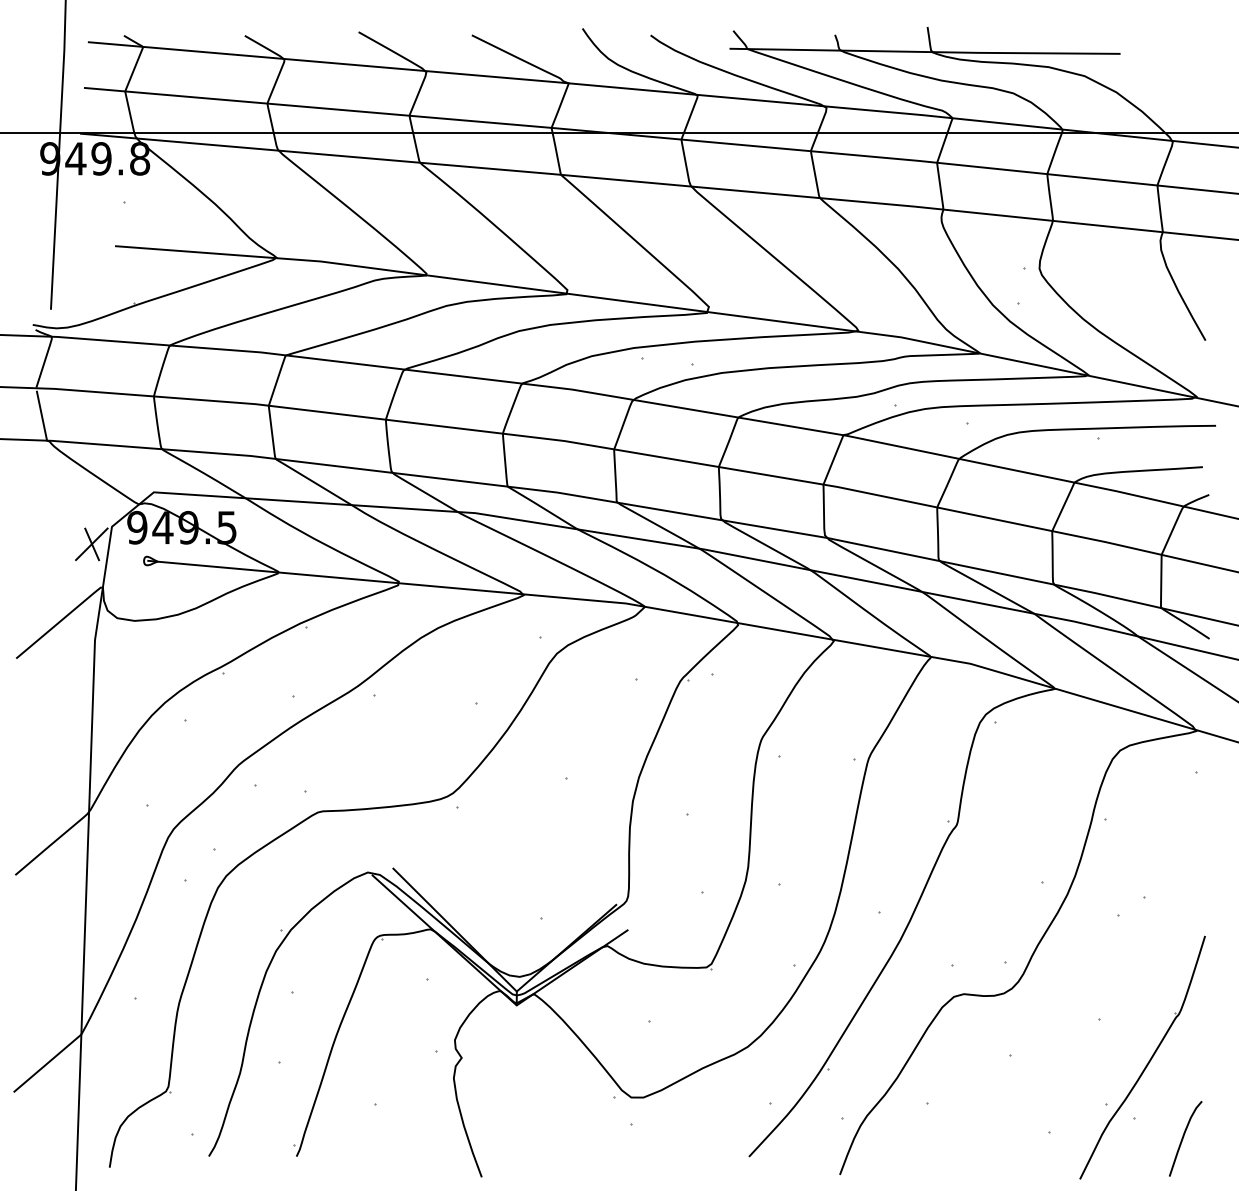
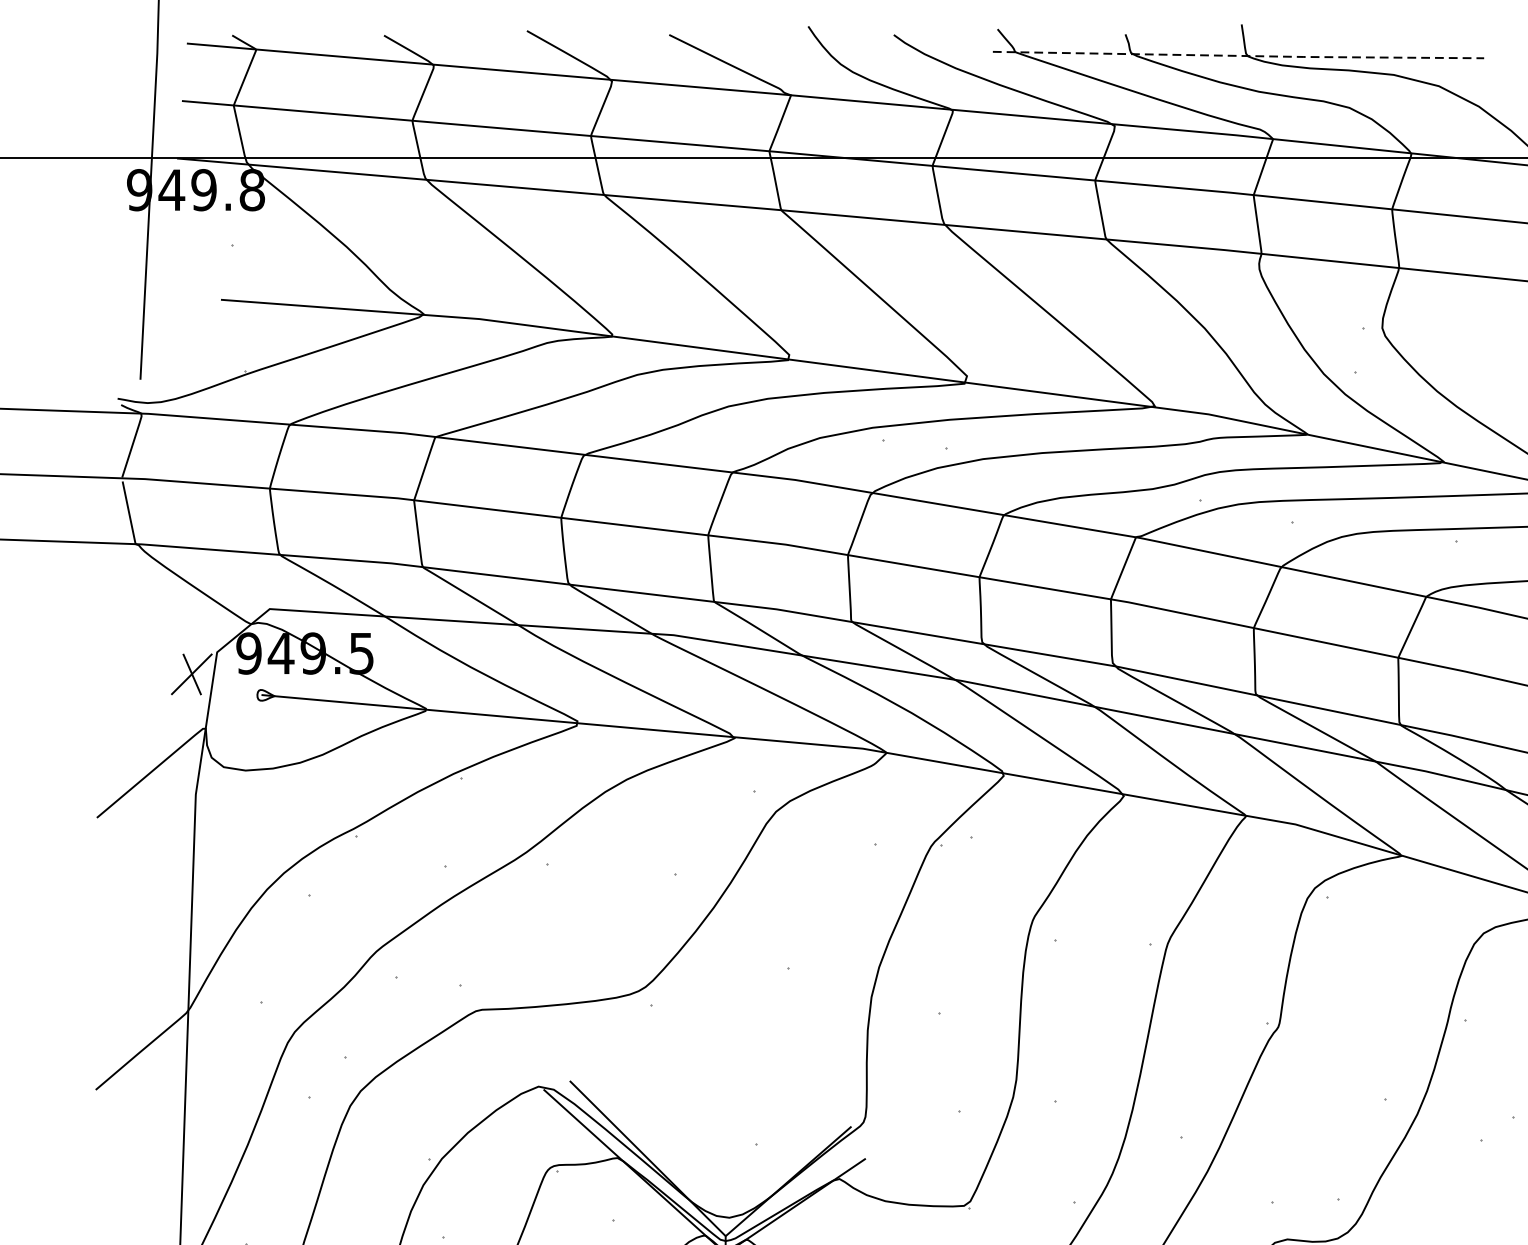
line: (926, 52) -> (1240, 56), solid -> dashed

